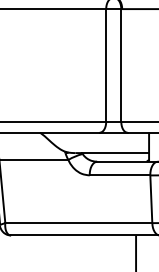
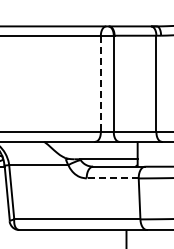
line: (105, 65) -> (100, 84), solid -> dashed
line: (119, 175) -> (112, 178), solid -> dashed

